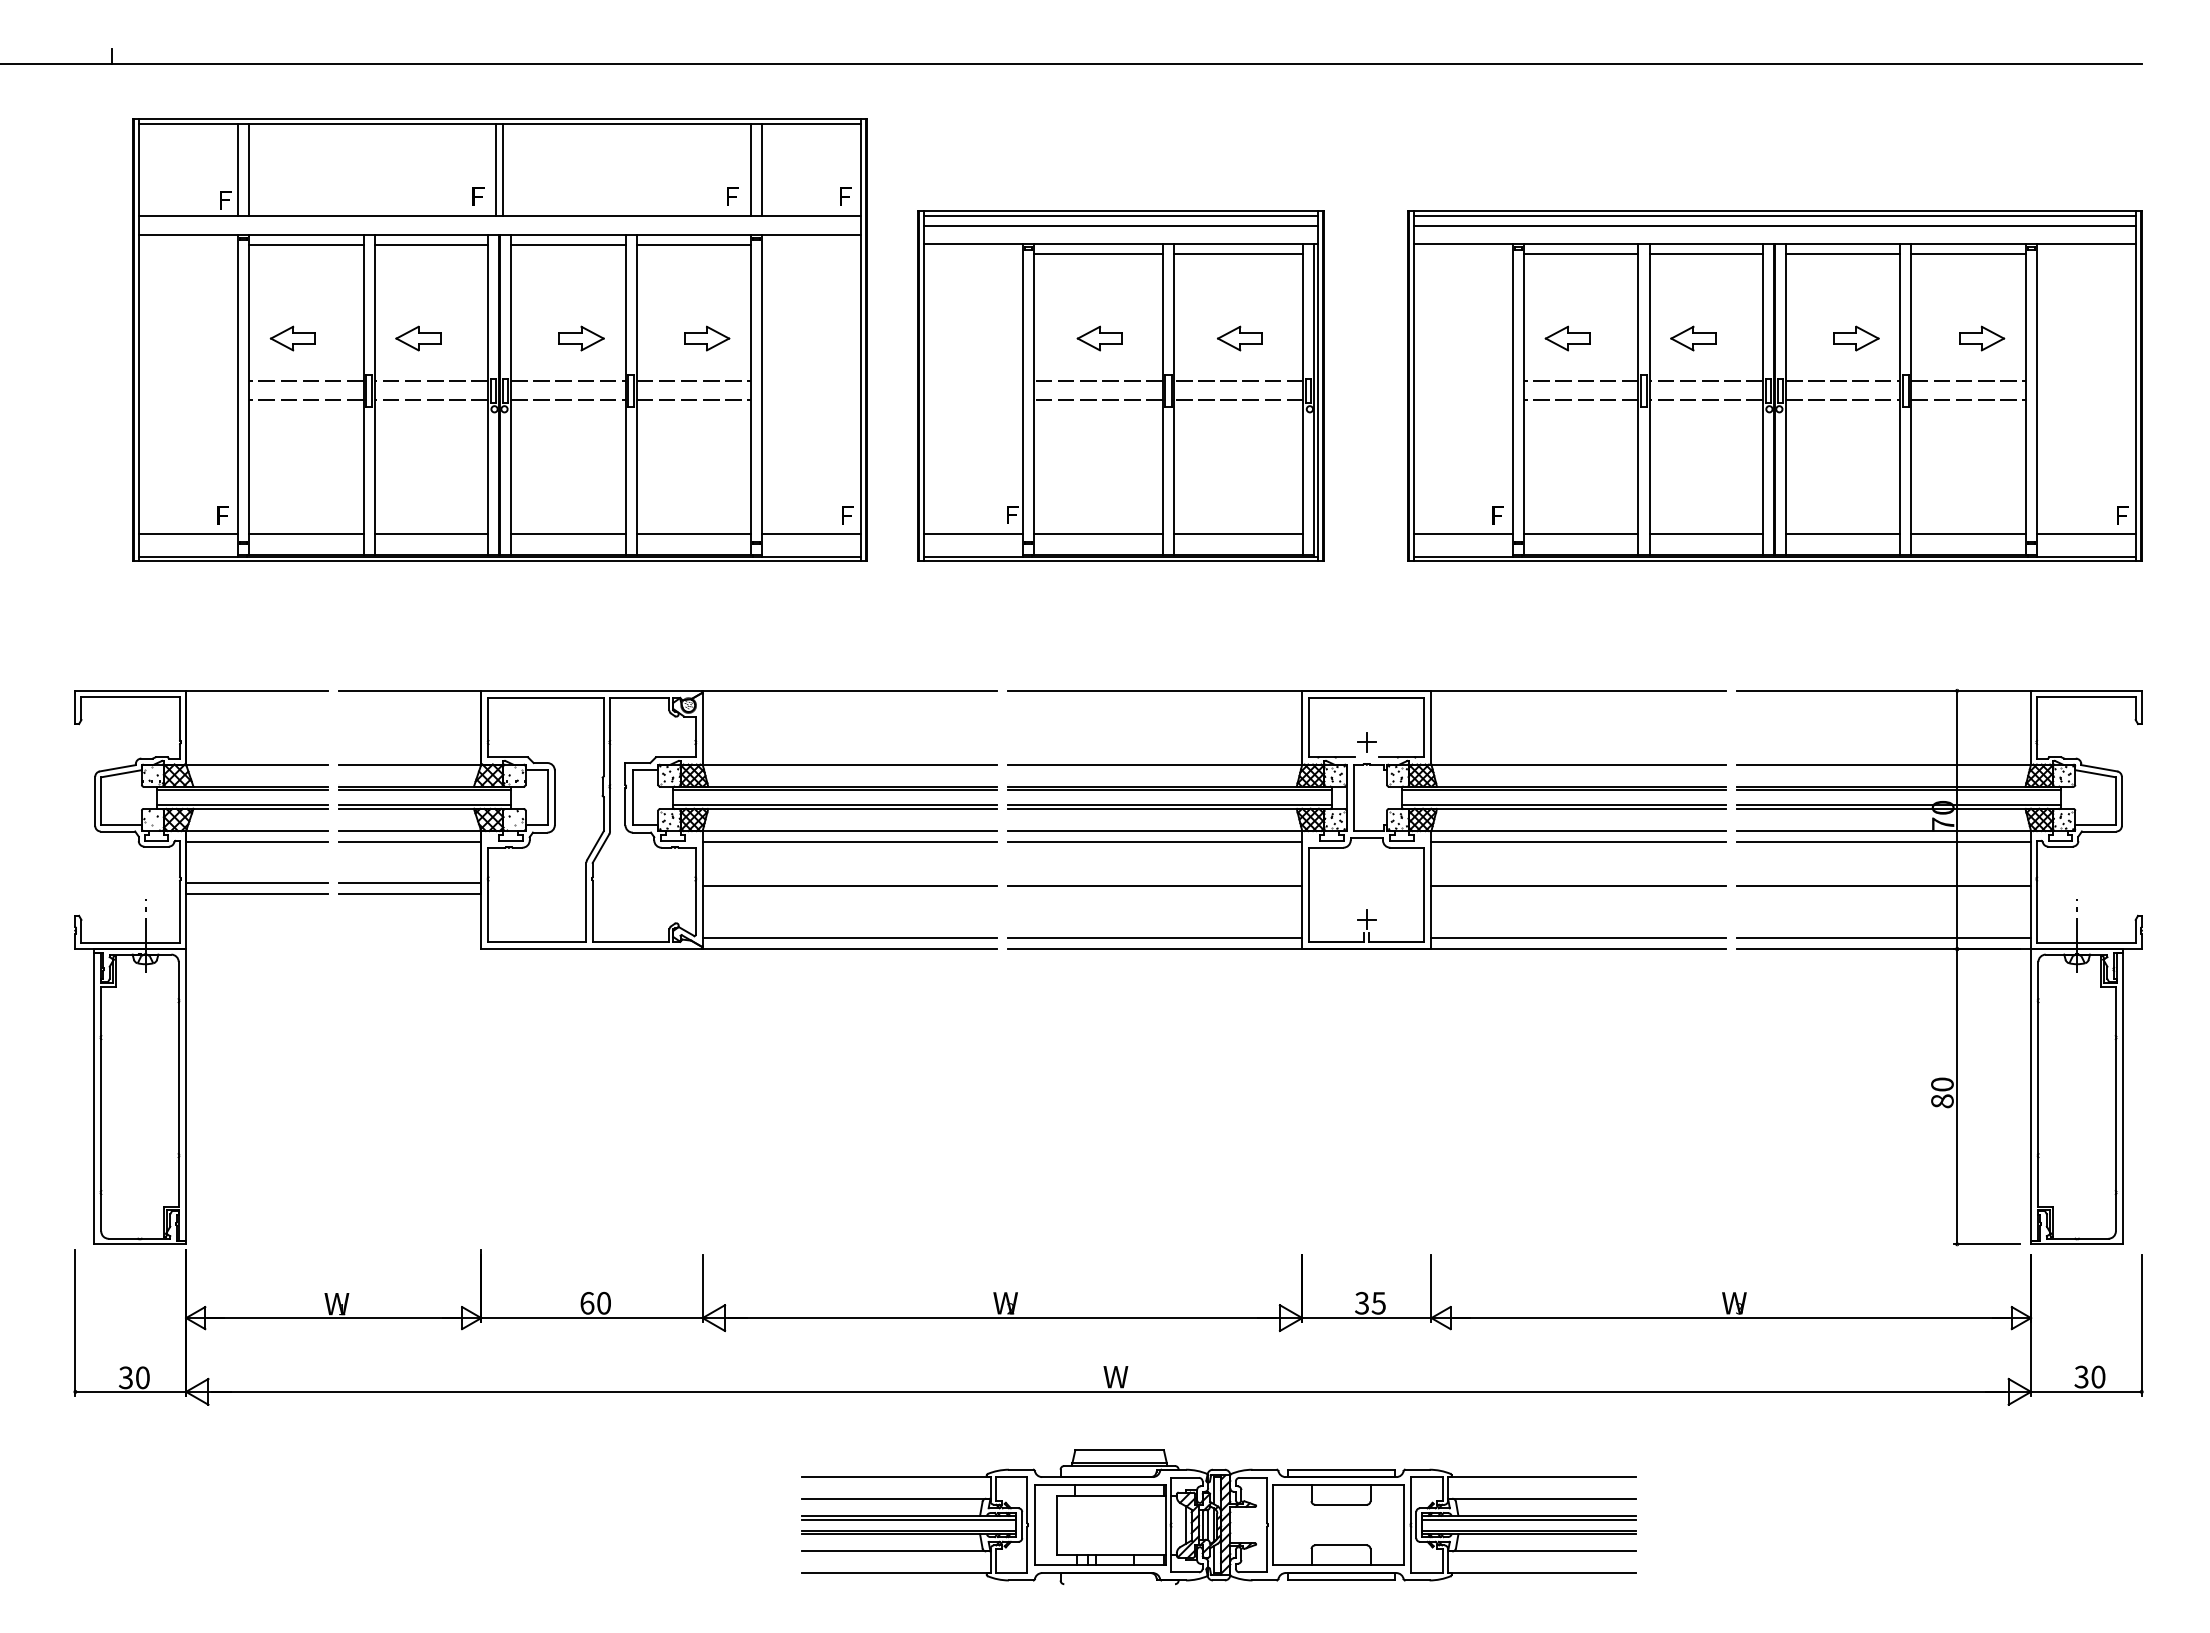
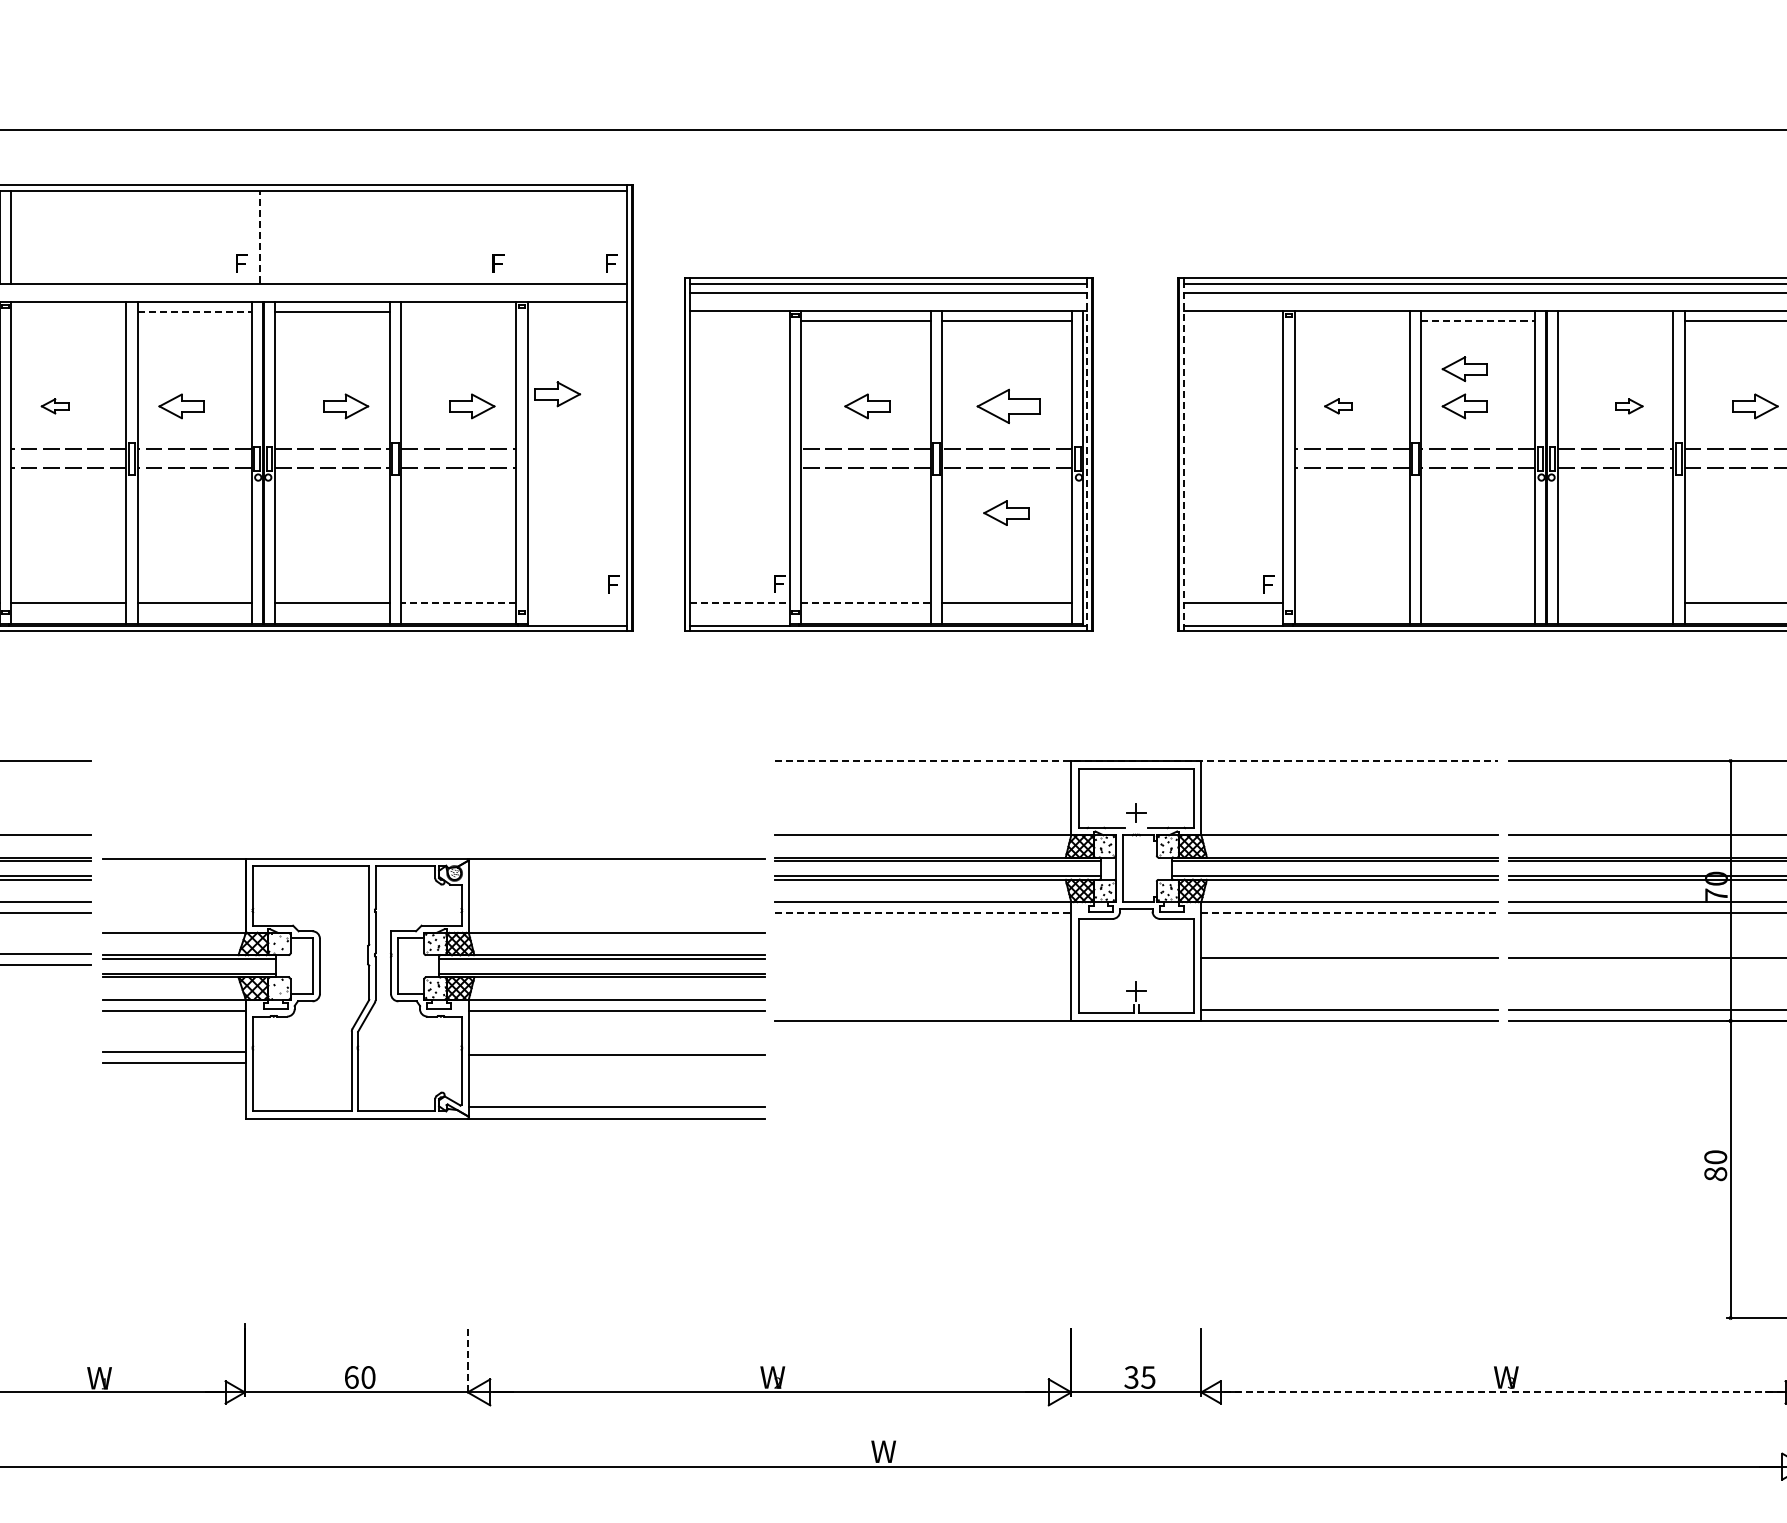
line: (496, 169) -> (260, 236), solid -> dashed
line: (502, 170) -> (266, 237), removed
line: (750, 170) -> (515, 237), removed
line: (762, 170) -> (527, 237), removed
line: (306, 244) -> (68, 311), removed
line: (431, 244) -> (194, 311), solid -> dashed
line: (693, 244) -> (458, 311), removed
line: (1581, 253) -> (1352, 320), removed
line: (1706, 253) -> (1478, 320), solid -> dashed
line: (1843, 253) -> (1616, 320), removed
part: (1693, 301) -> (1465, 369), added
part: (792, 326) -> (558, 394), added
part: (292, 338) -> (54, 406), size x0.6
part: (1239, 338) -> (1008, 406), size x1.4
part: (1567, 338) -> (1338, 406), size x0.6
part: (1856, 338) -> (1629, 406), size x0.6
line: (1318, 388) -> (1087, 456), solid -> dashed
line: (1413, 388) -> (1183, 456), solid -> dashed
part: (1237, 444) -> (1006, 513), added
line: (693, 533) -> (458, 602), solid -> dashed
line: (811, 533) -> (577, 602), removed
line: (973, 533) -> (740, 602), solid -> dashed
line: (1098, 533) -> (866, 602), solid -> dashed
line: (1581, 533) -> (1352, 602), removed
line: (1705, 533) -> (1477, 602), removed
line: (1843, 533) -> (1616, 602), removed
line: (1366, 690) -> (1135, 760), solid -> dashed
part: (667, 819) -> (433, 988), moved
line: (1155, 842) -> (923, 913), solid -> dashed
line: (1579, 842) -> (1350, 913), solid -> dashed
line: (1155, 886) -> (923, 957), removed
line: (1155, 938) -> (923, 1010), removed
line: (702, 1289) -> (467, 1363), solid -> dashed
line: (1731, 1318) -> (1503, 1392), solid -> dashed

